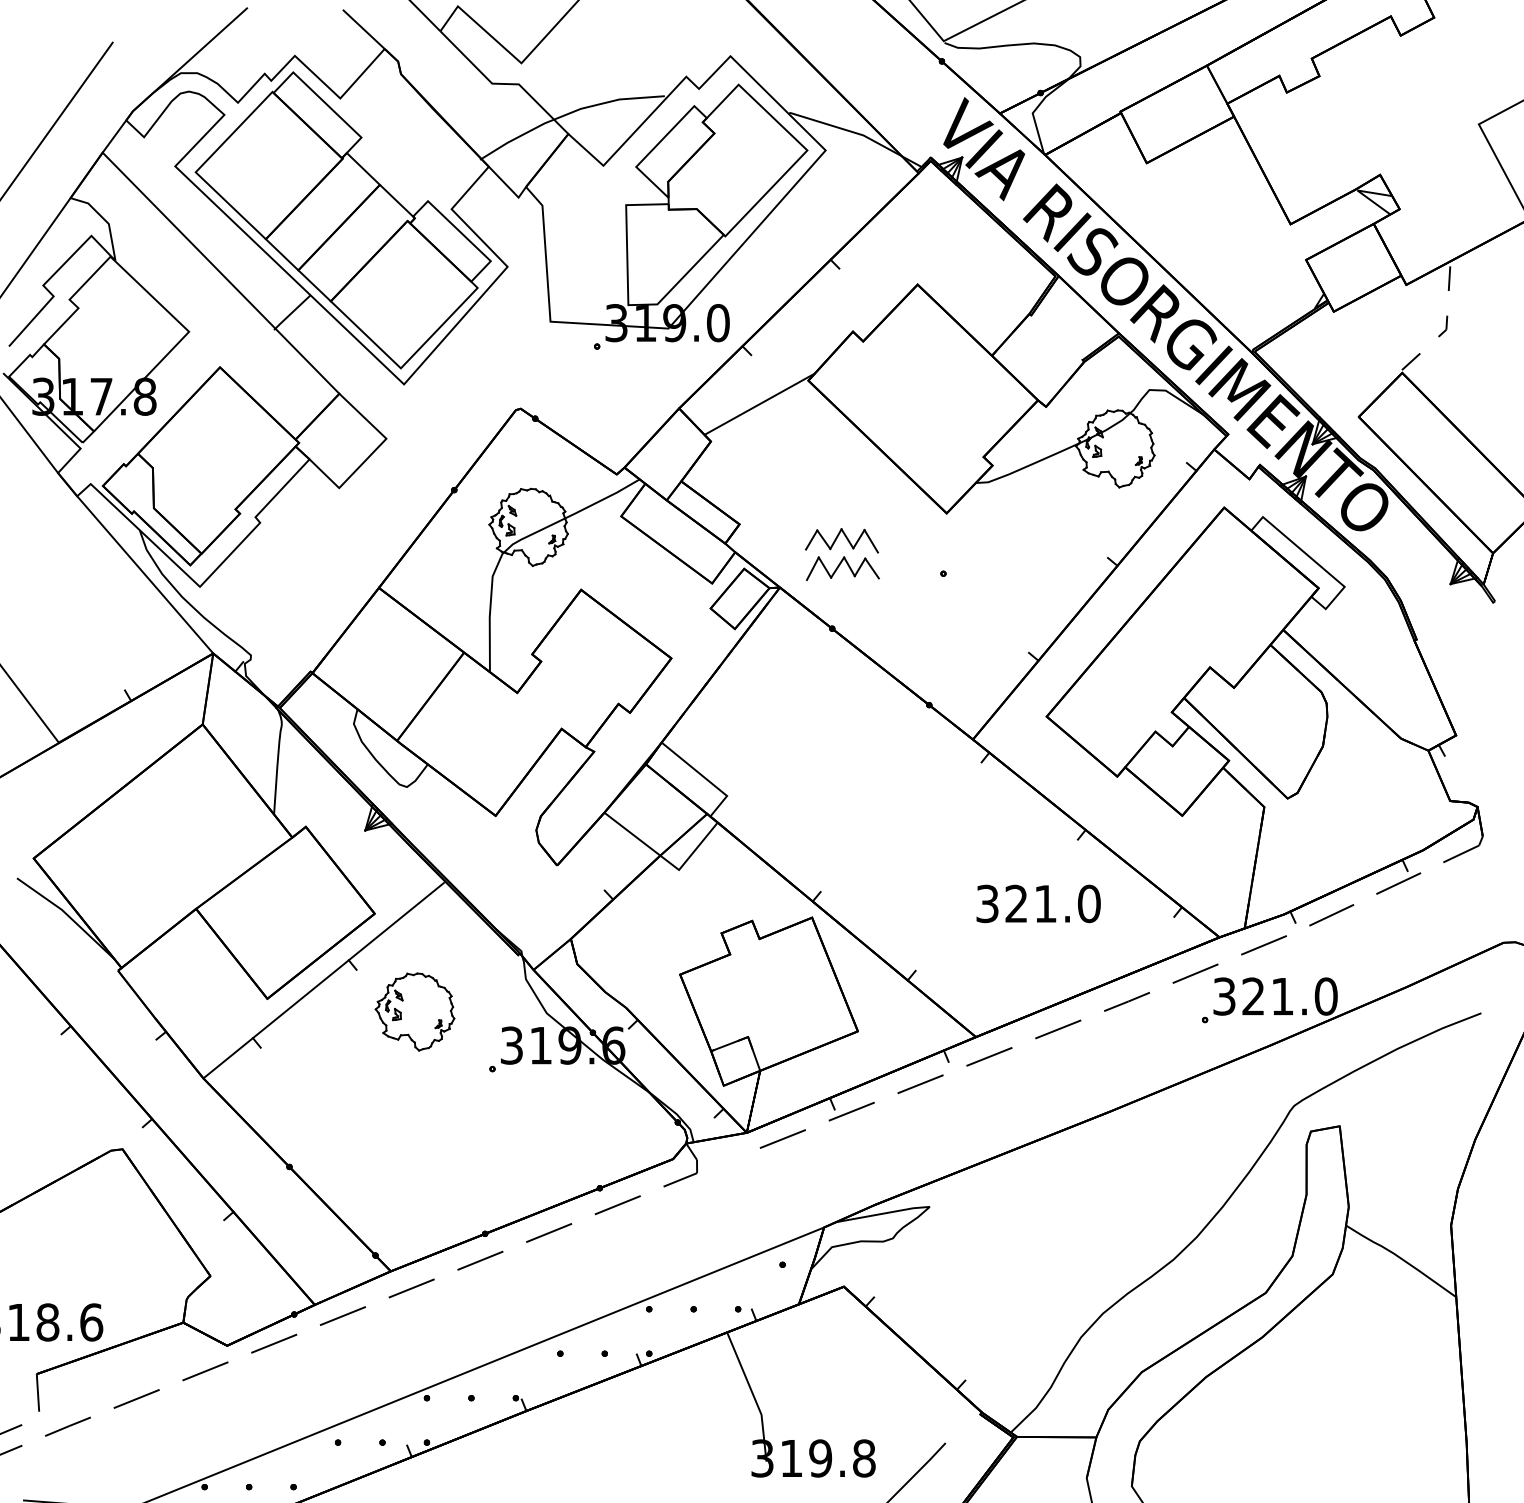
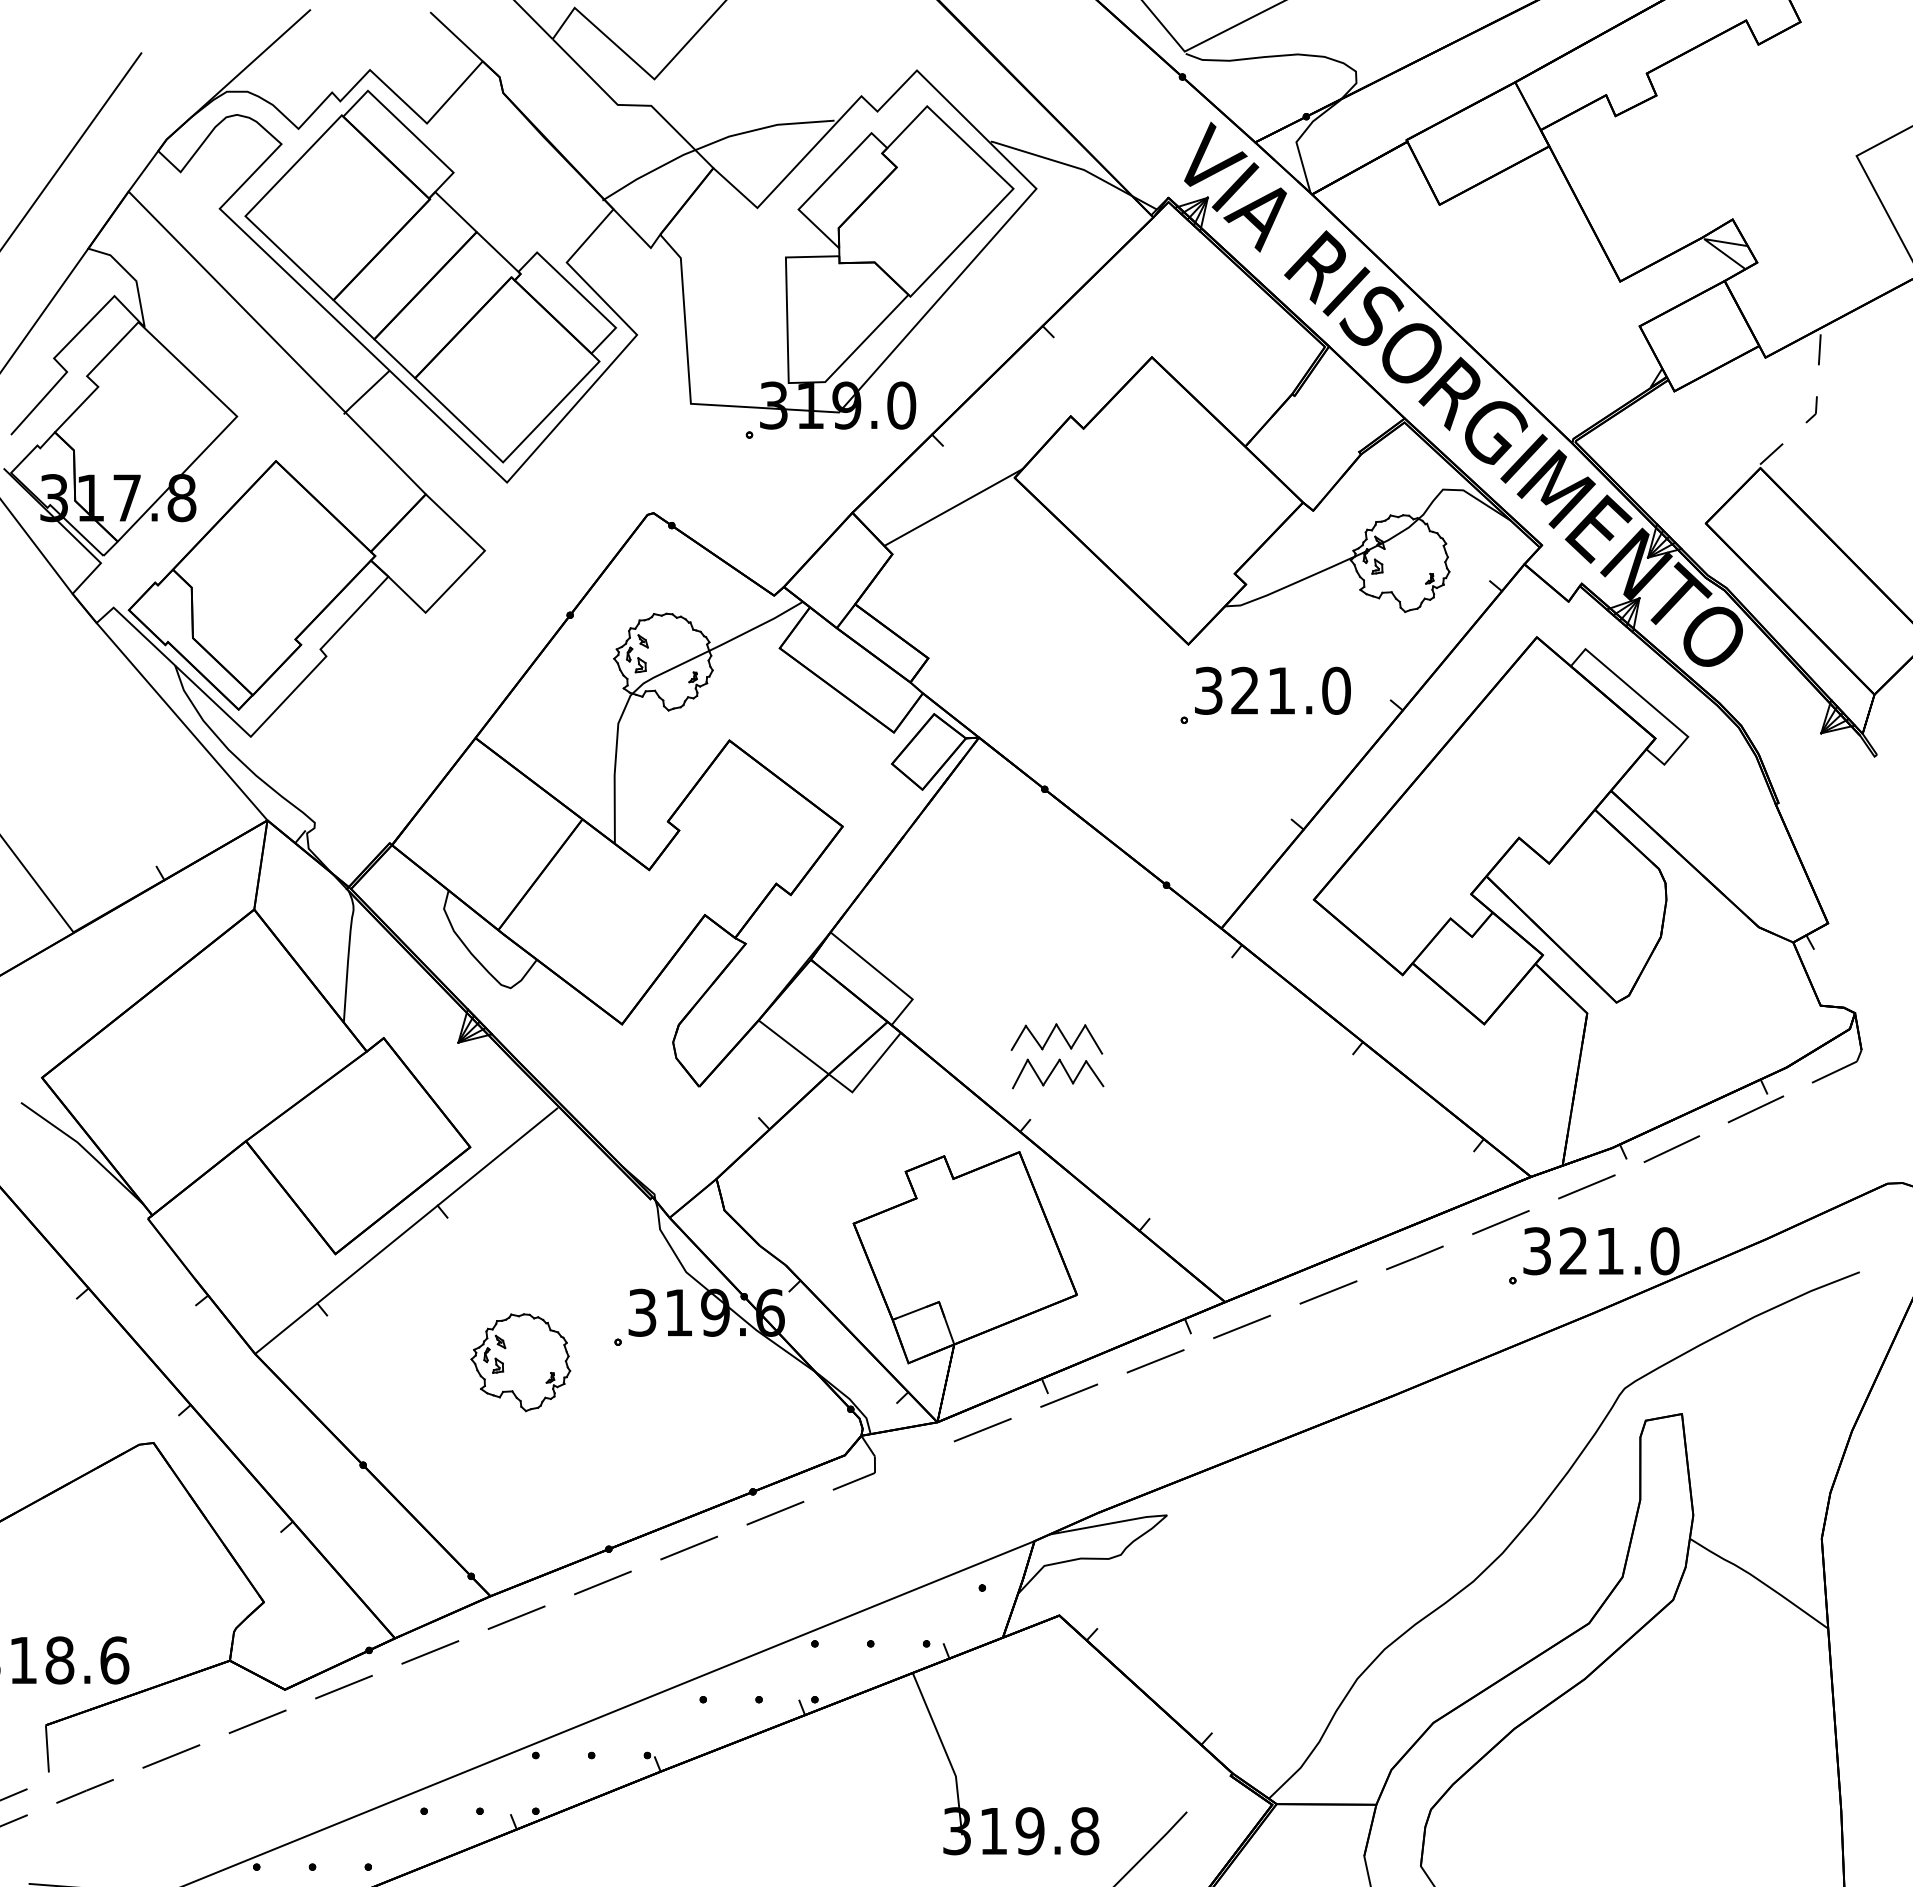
part: (842, 554) -> (1057, 1056), moved
text: (1038, 903) -> (1272, 690), moved
part: (414, 1011) -> (520, 1362), moved

